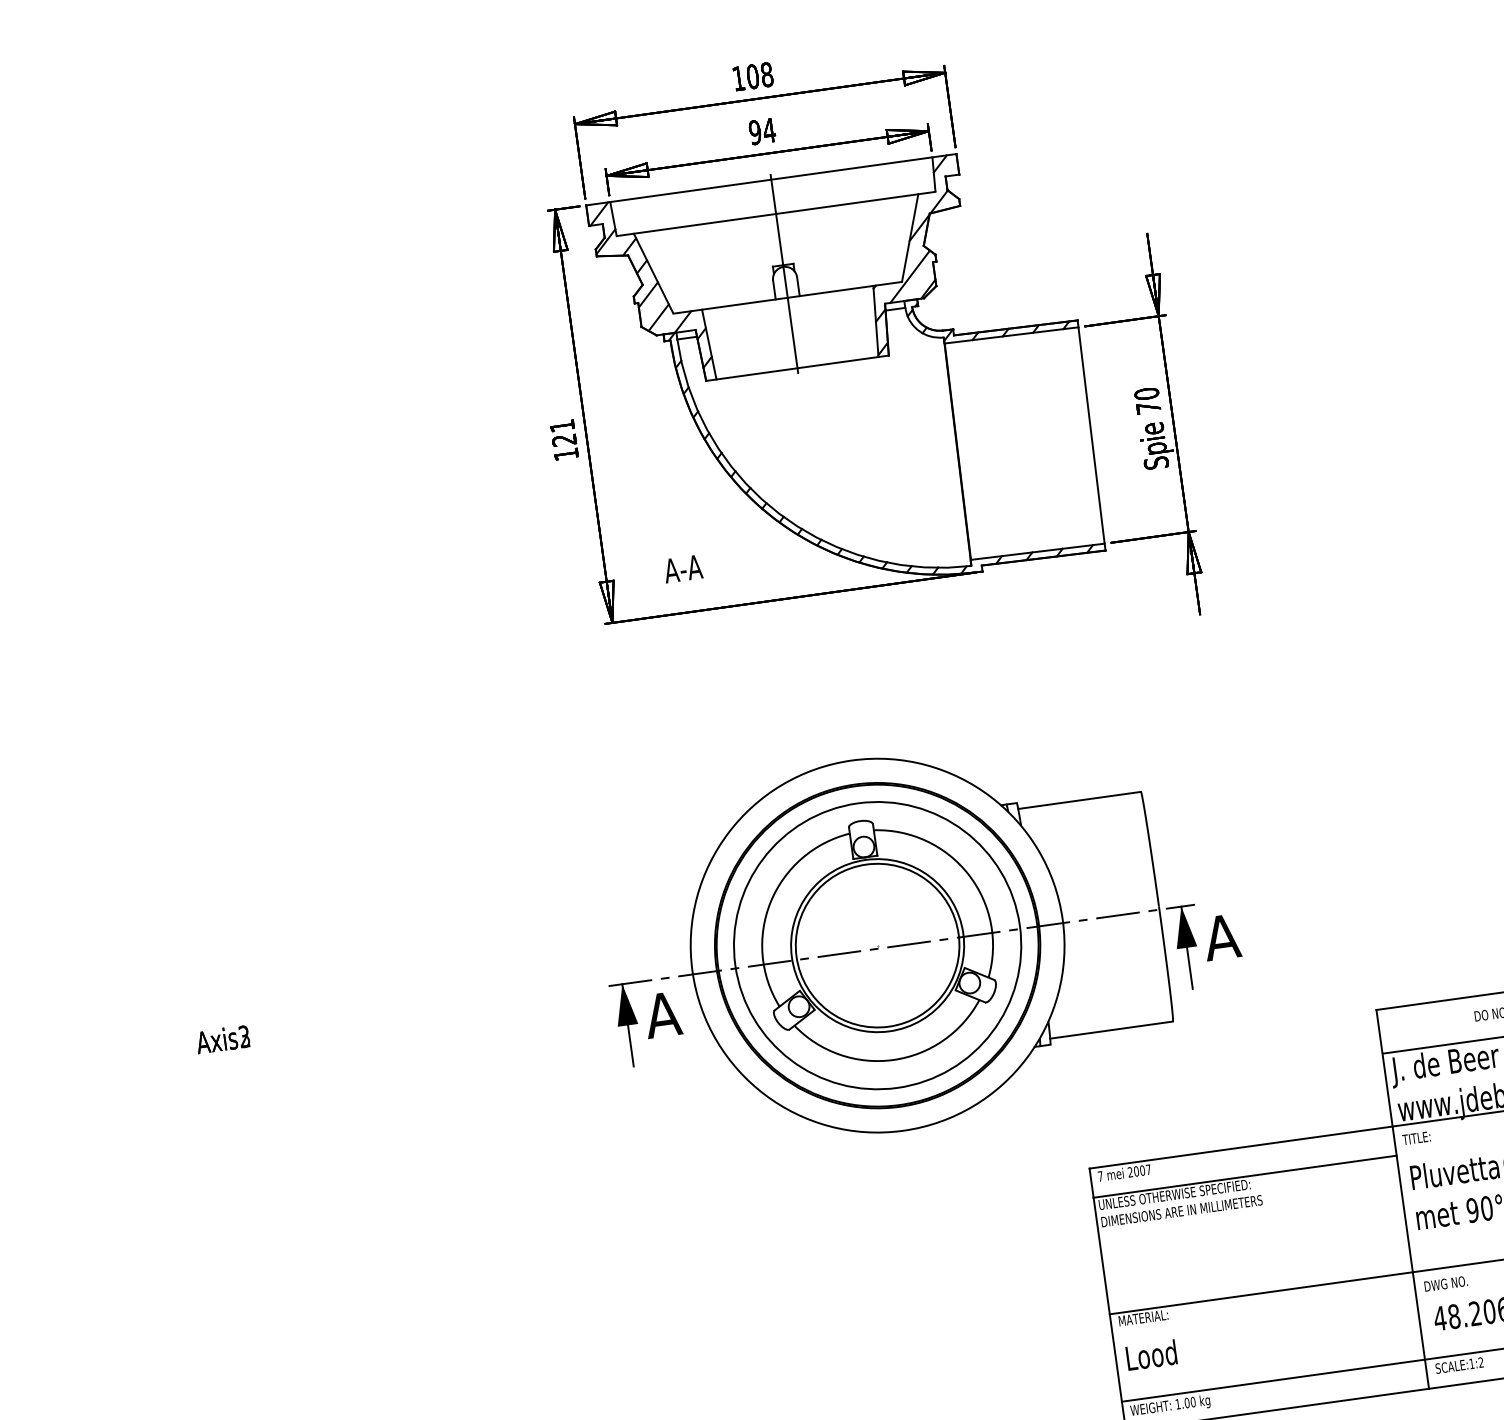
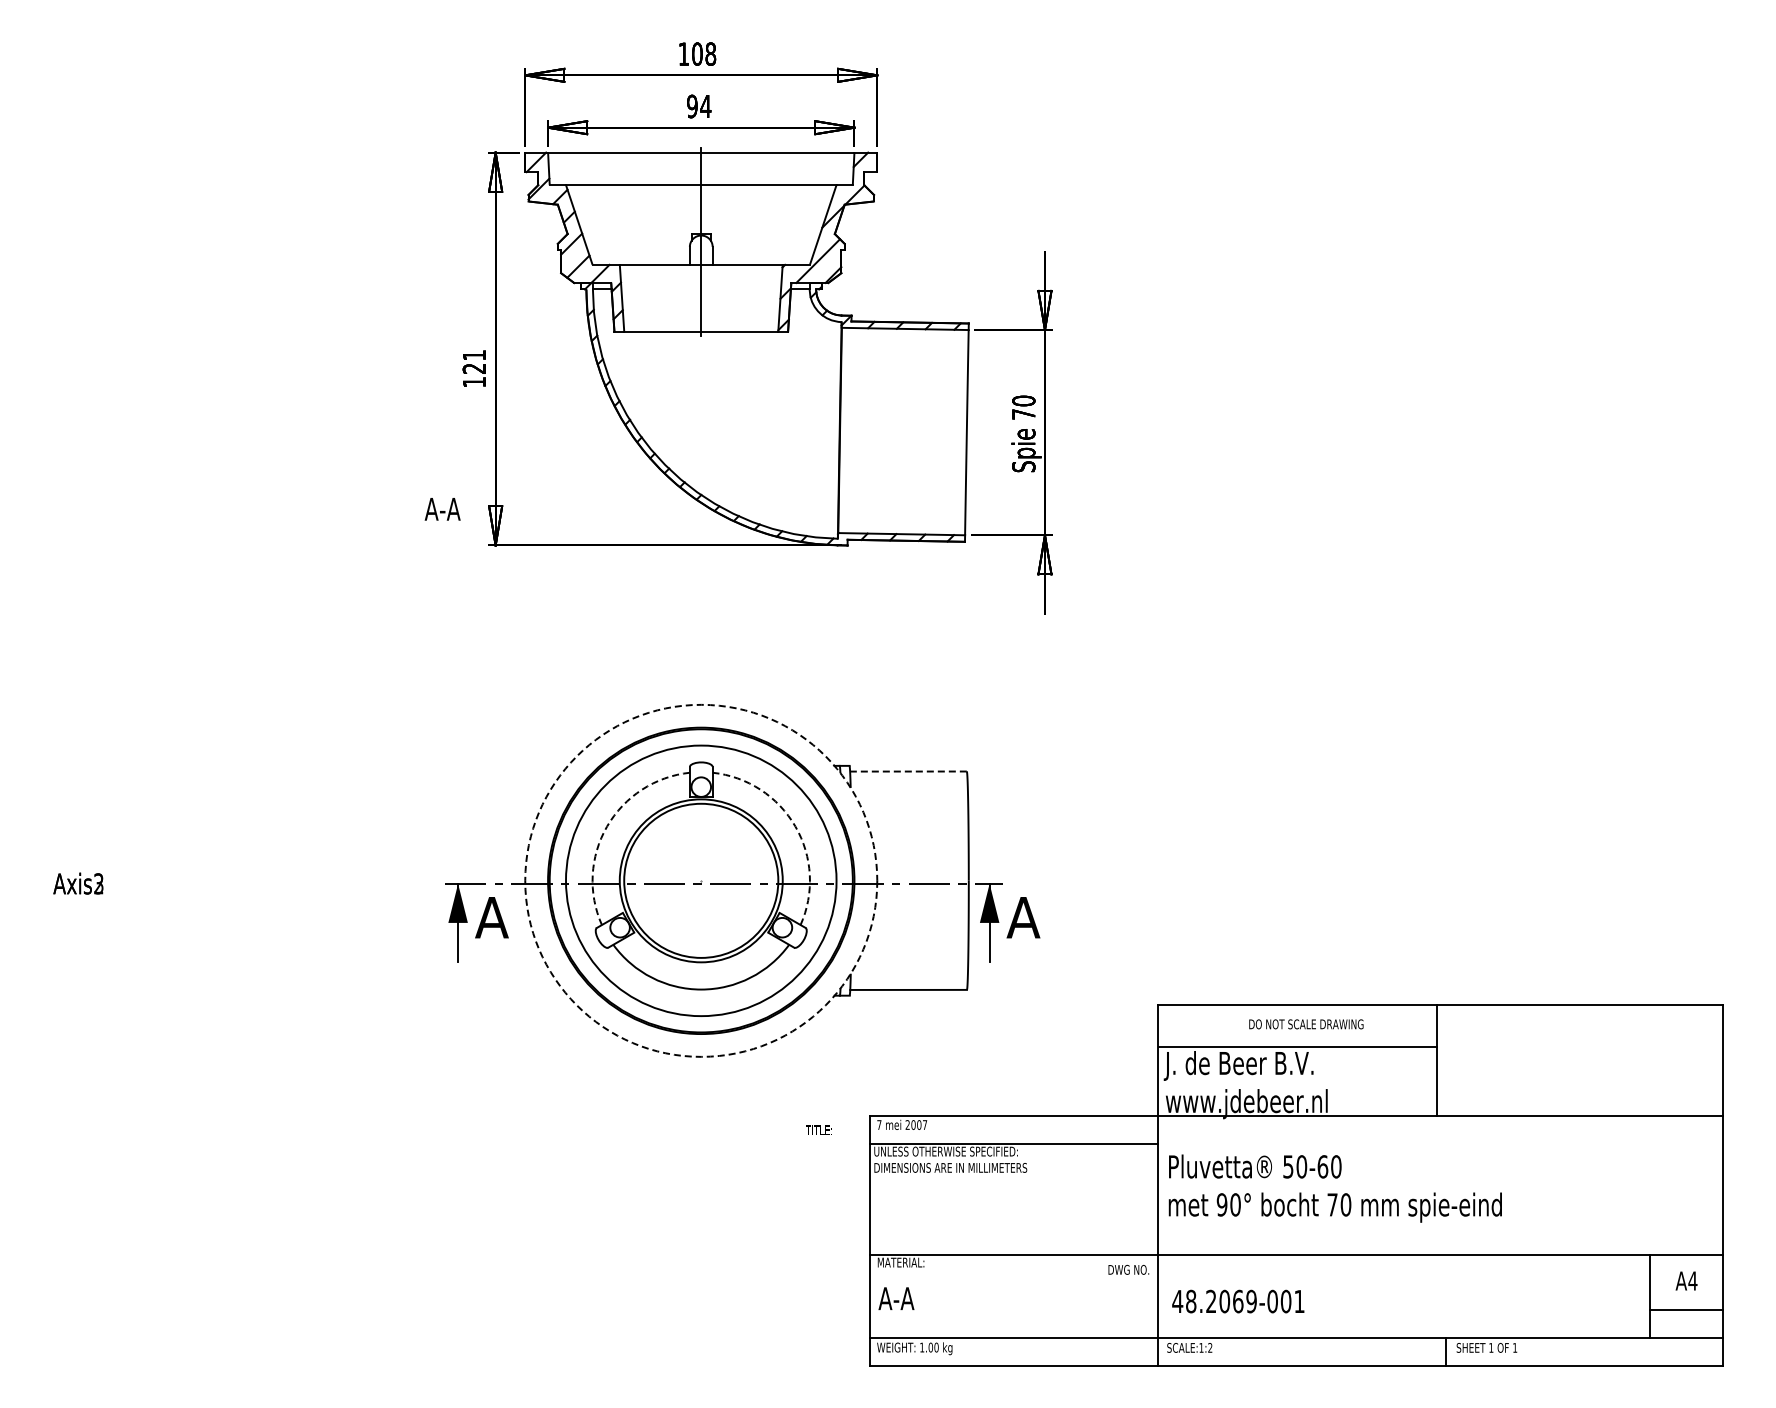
text: (683, 569) -> (442, 509), moved
line: (1078, 800) -> (907, 771), solid -> dashed
arc: (968, 874) -> (795, 826), solid -> dashed
arc: (771, 902) -> (607, 826), solid -> dashed
circle: (877, 945) -> (701, 880), solid -> dashed
text: (1415, 1137) -> (818, 1129), moved
text: (1445, 1283) -> (1128, 1269), moved
text: (1150, 1355) -> (902, 1298), Lood -> A-A

